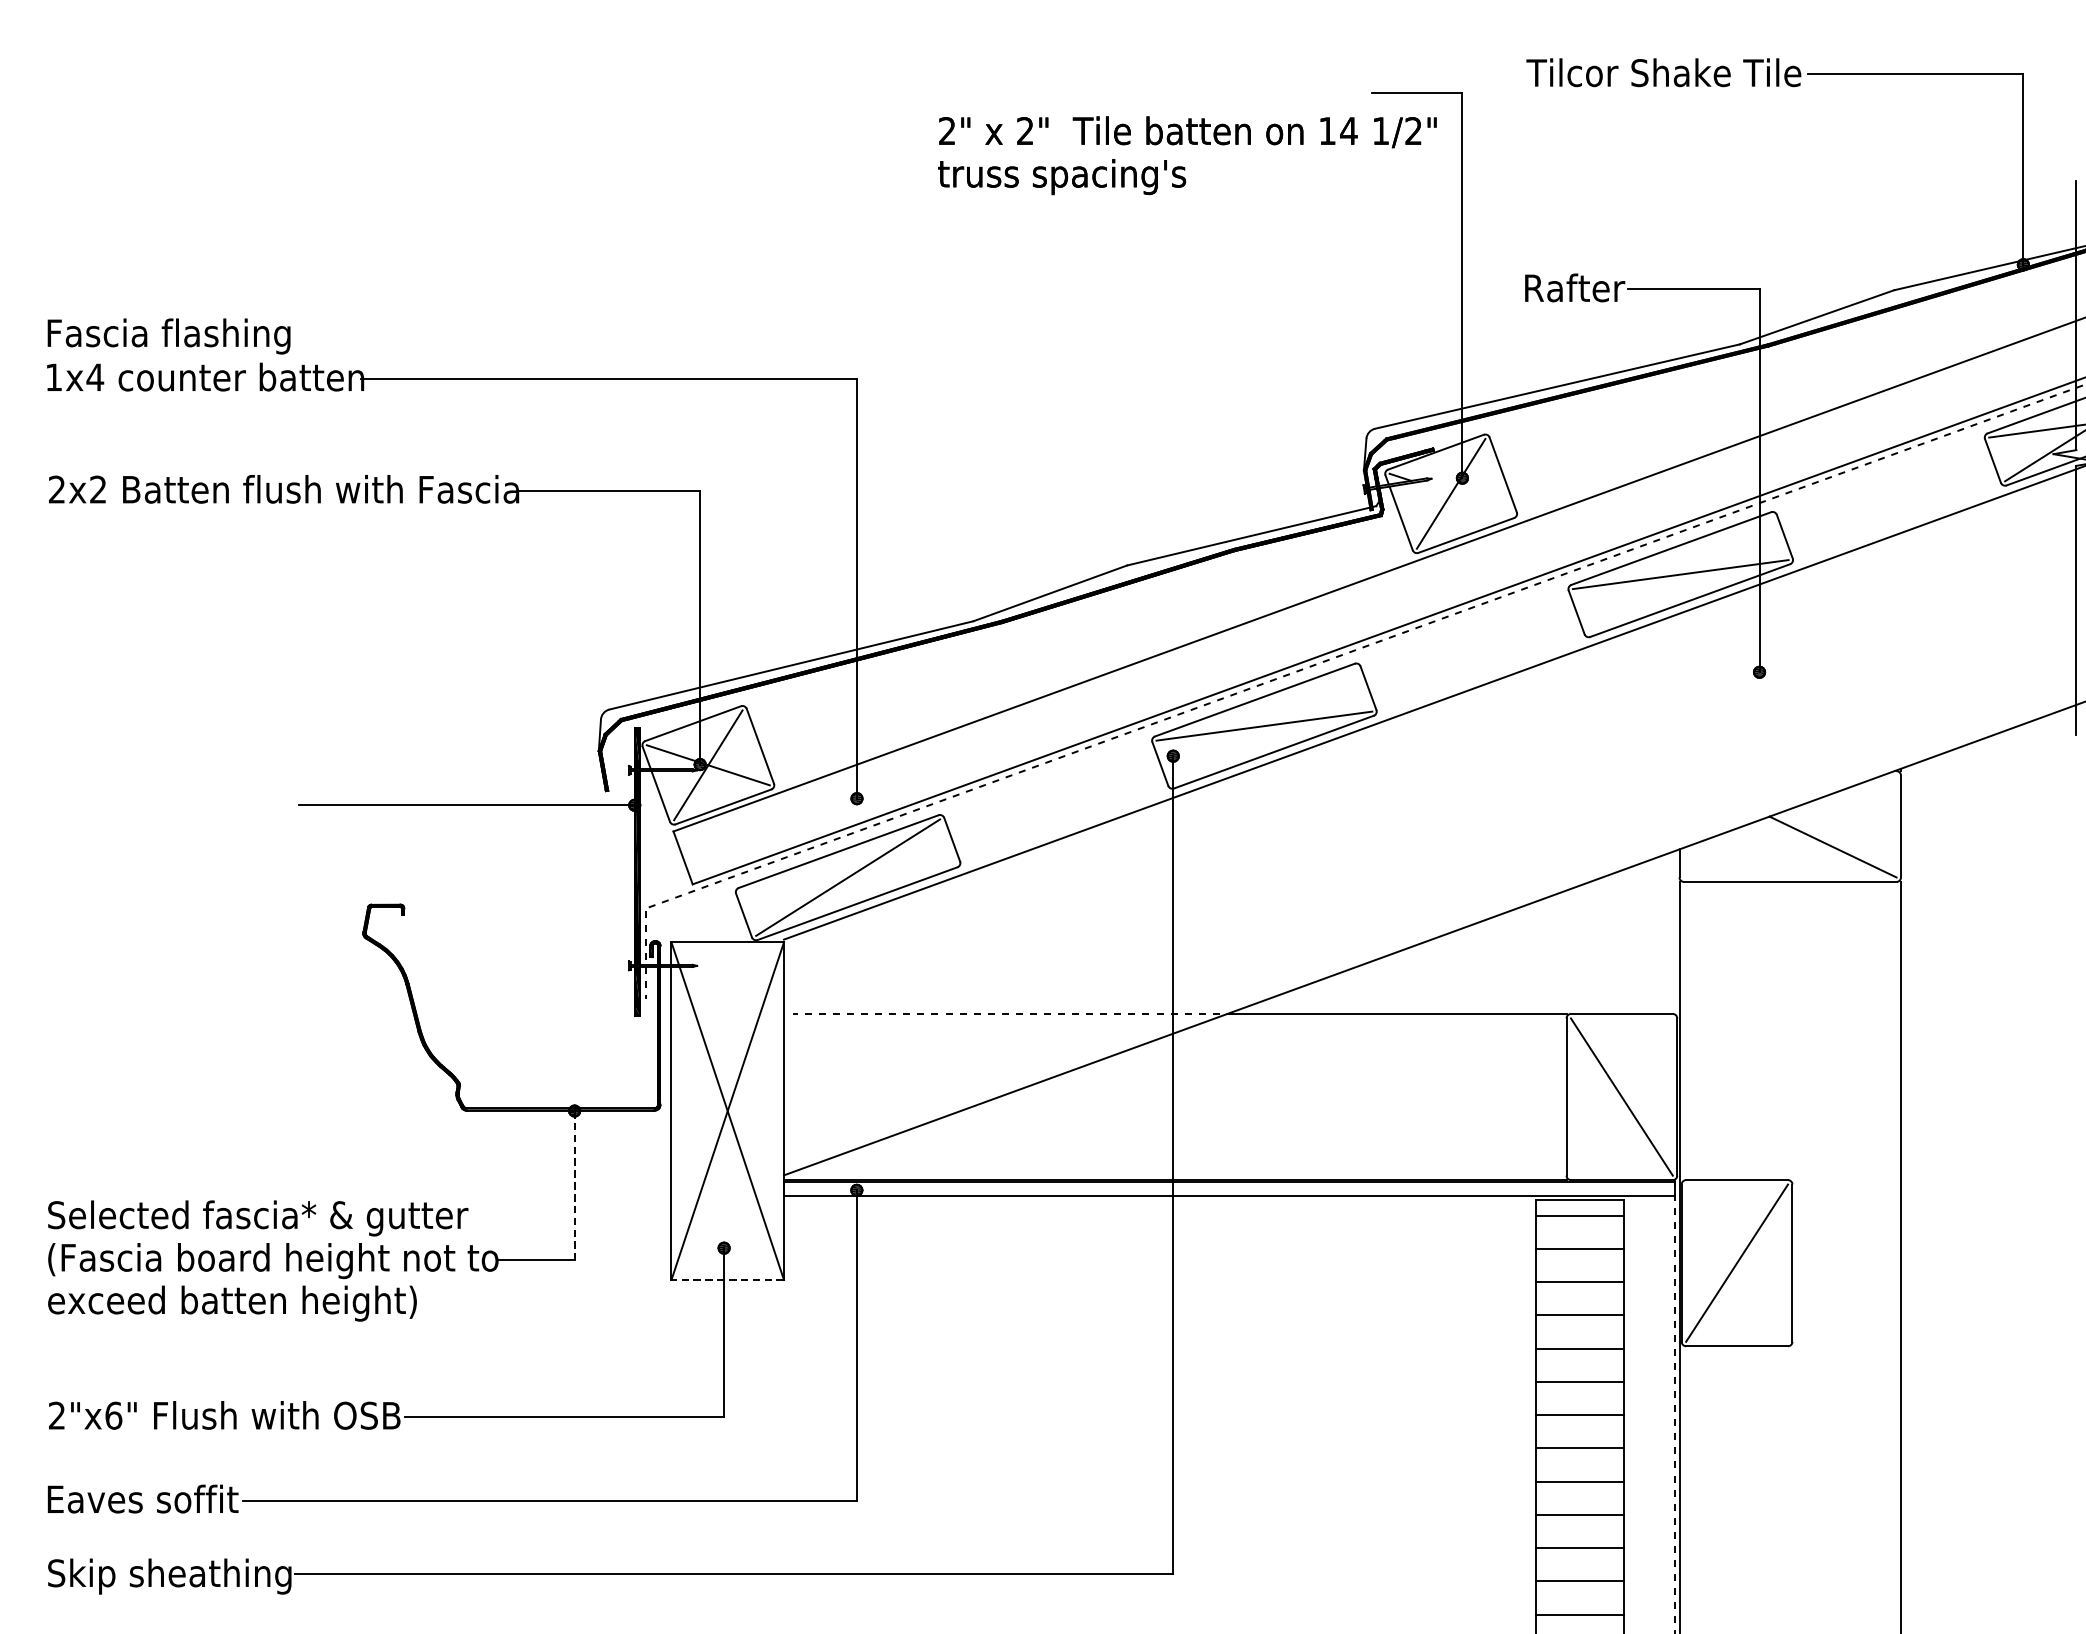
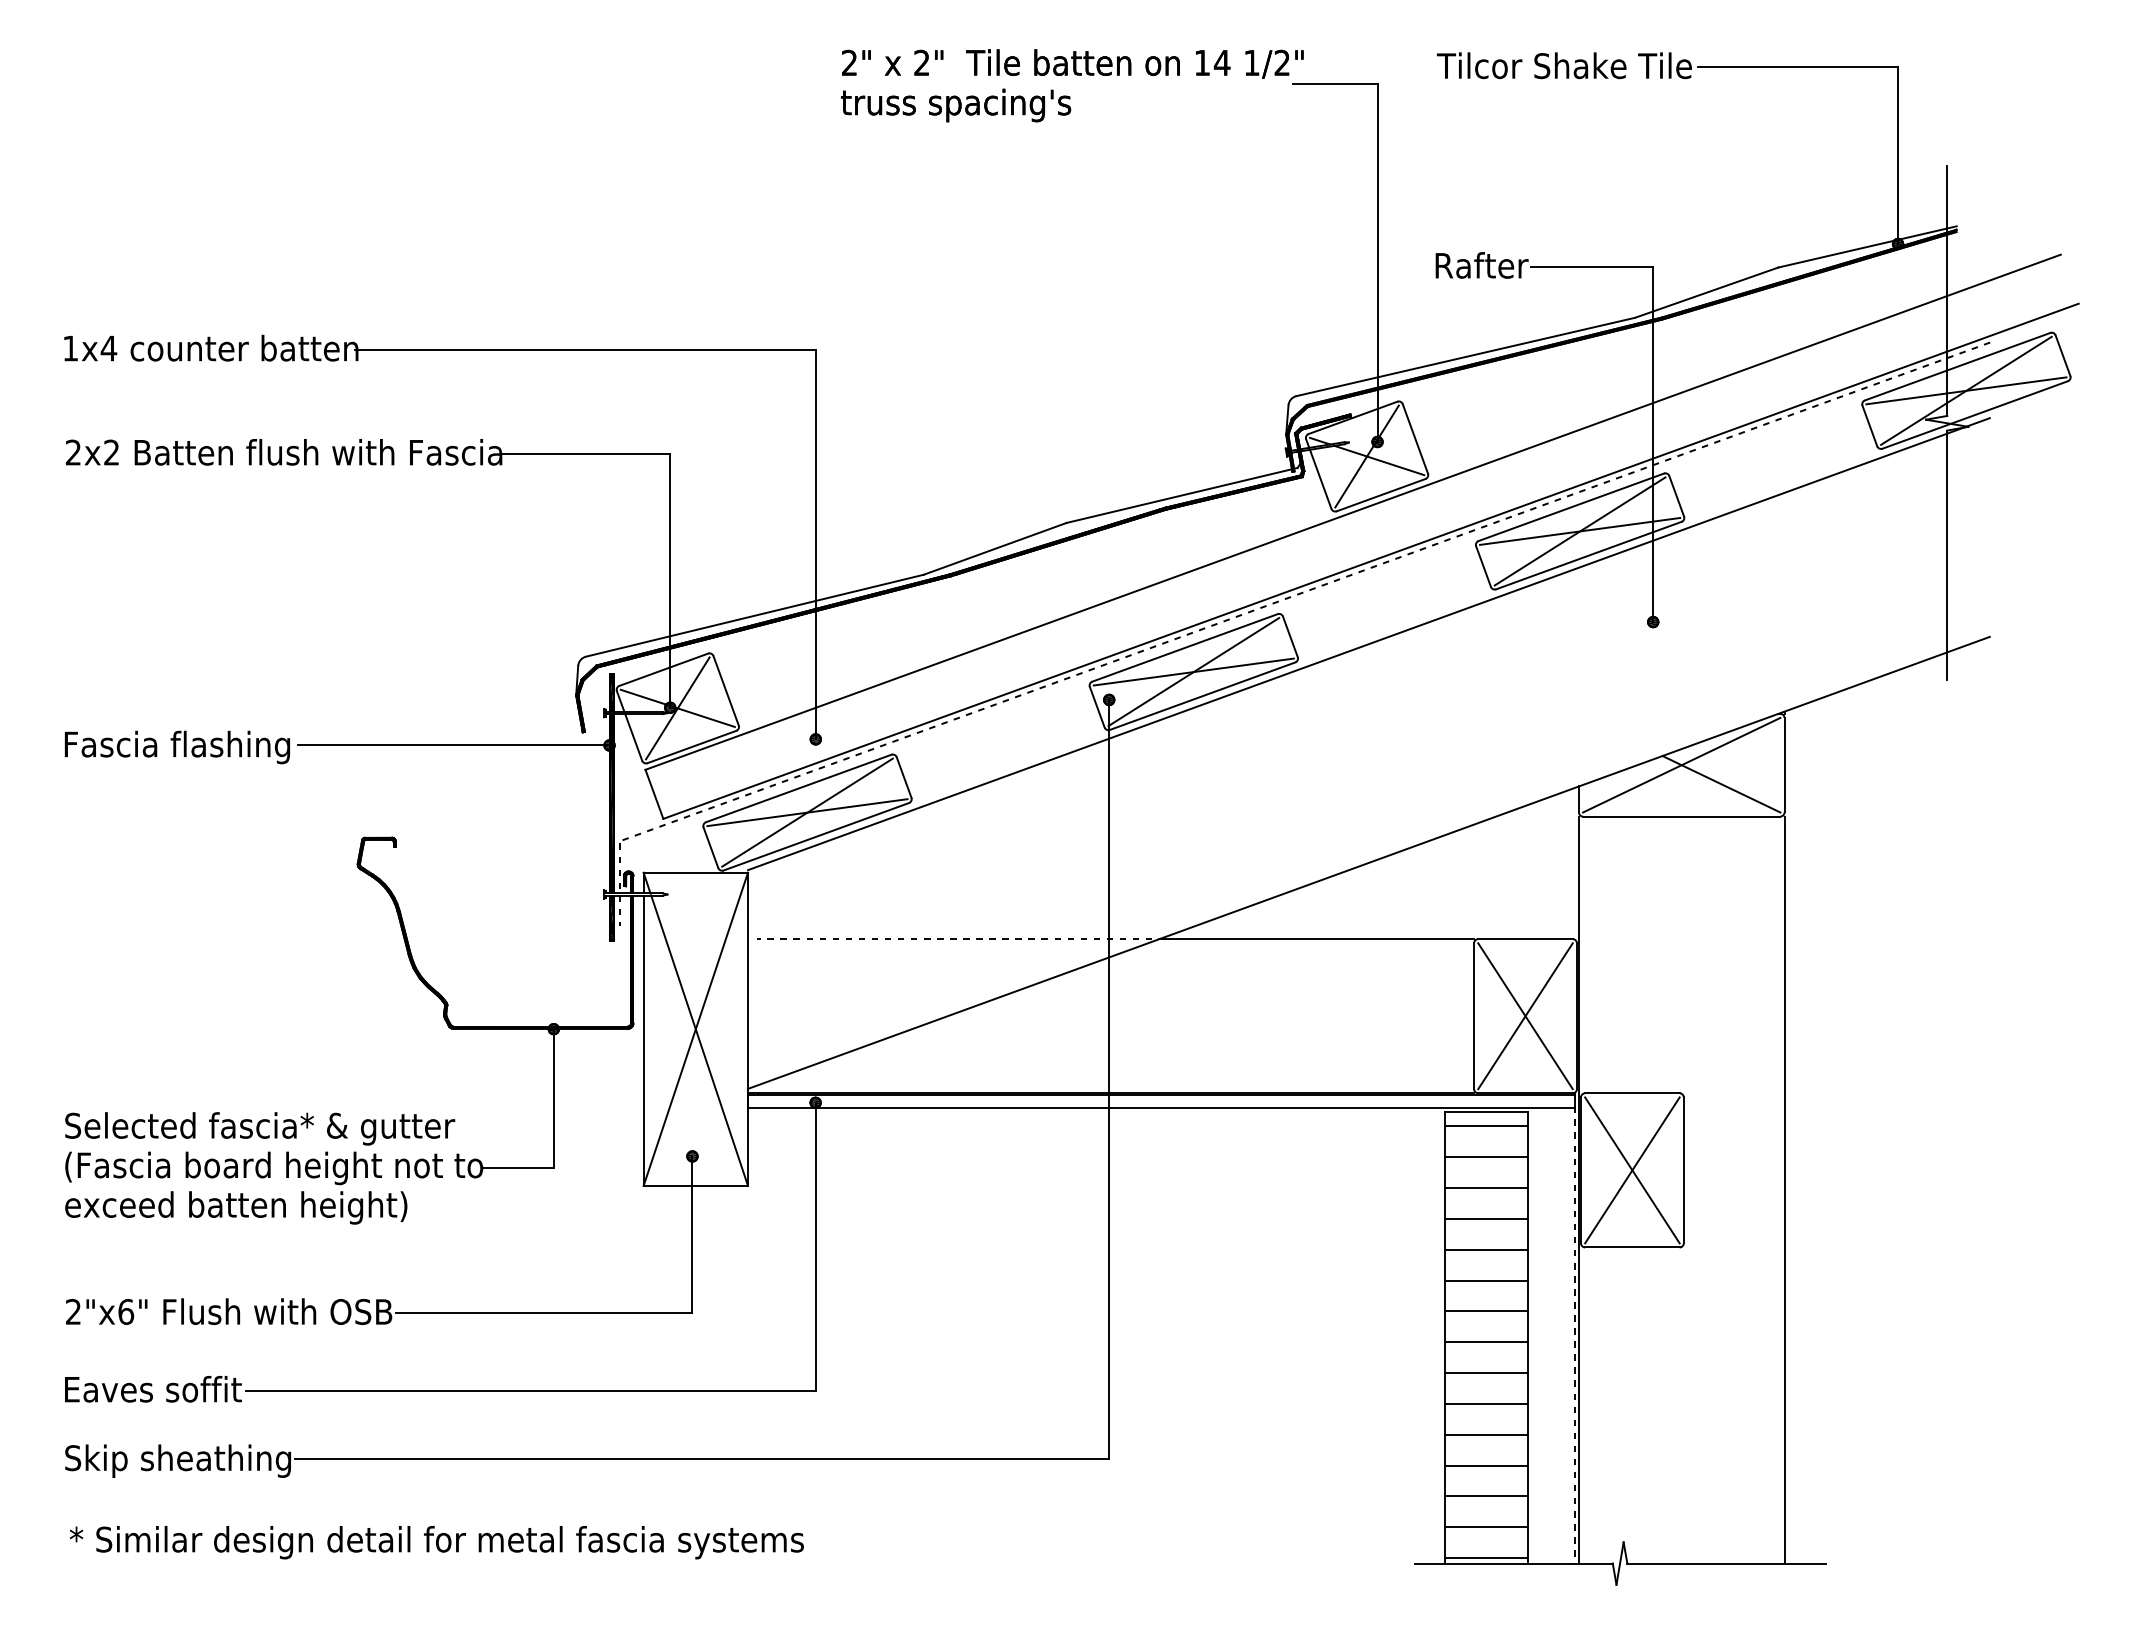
text: (1187, 155) -> (1072, 85), moved
text: (168, 336) -> (176, 747), moved
line: (1464, 498) -> (1379, 460), added
line: (1680, 574) -> (1579, 531), added
line: (1264, 726) -> (1193, 672), added
line: (1789, 825) -> (1681, 764), added
line: (848, 877) -> (807, 812), added
line: (1621, 1097) -> (1525, 1016), added
line: (574, 1185) -> (553, 1098), dashed -> solid
line: (1737, 1263) -> (1632, 1170), added
line: (727, 1279) -> (695, 1185), dashed -> solid

